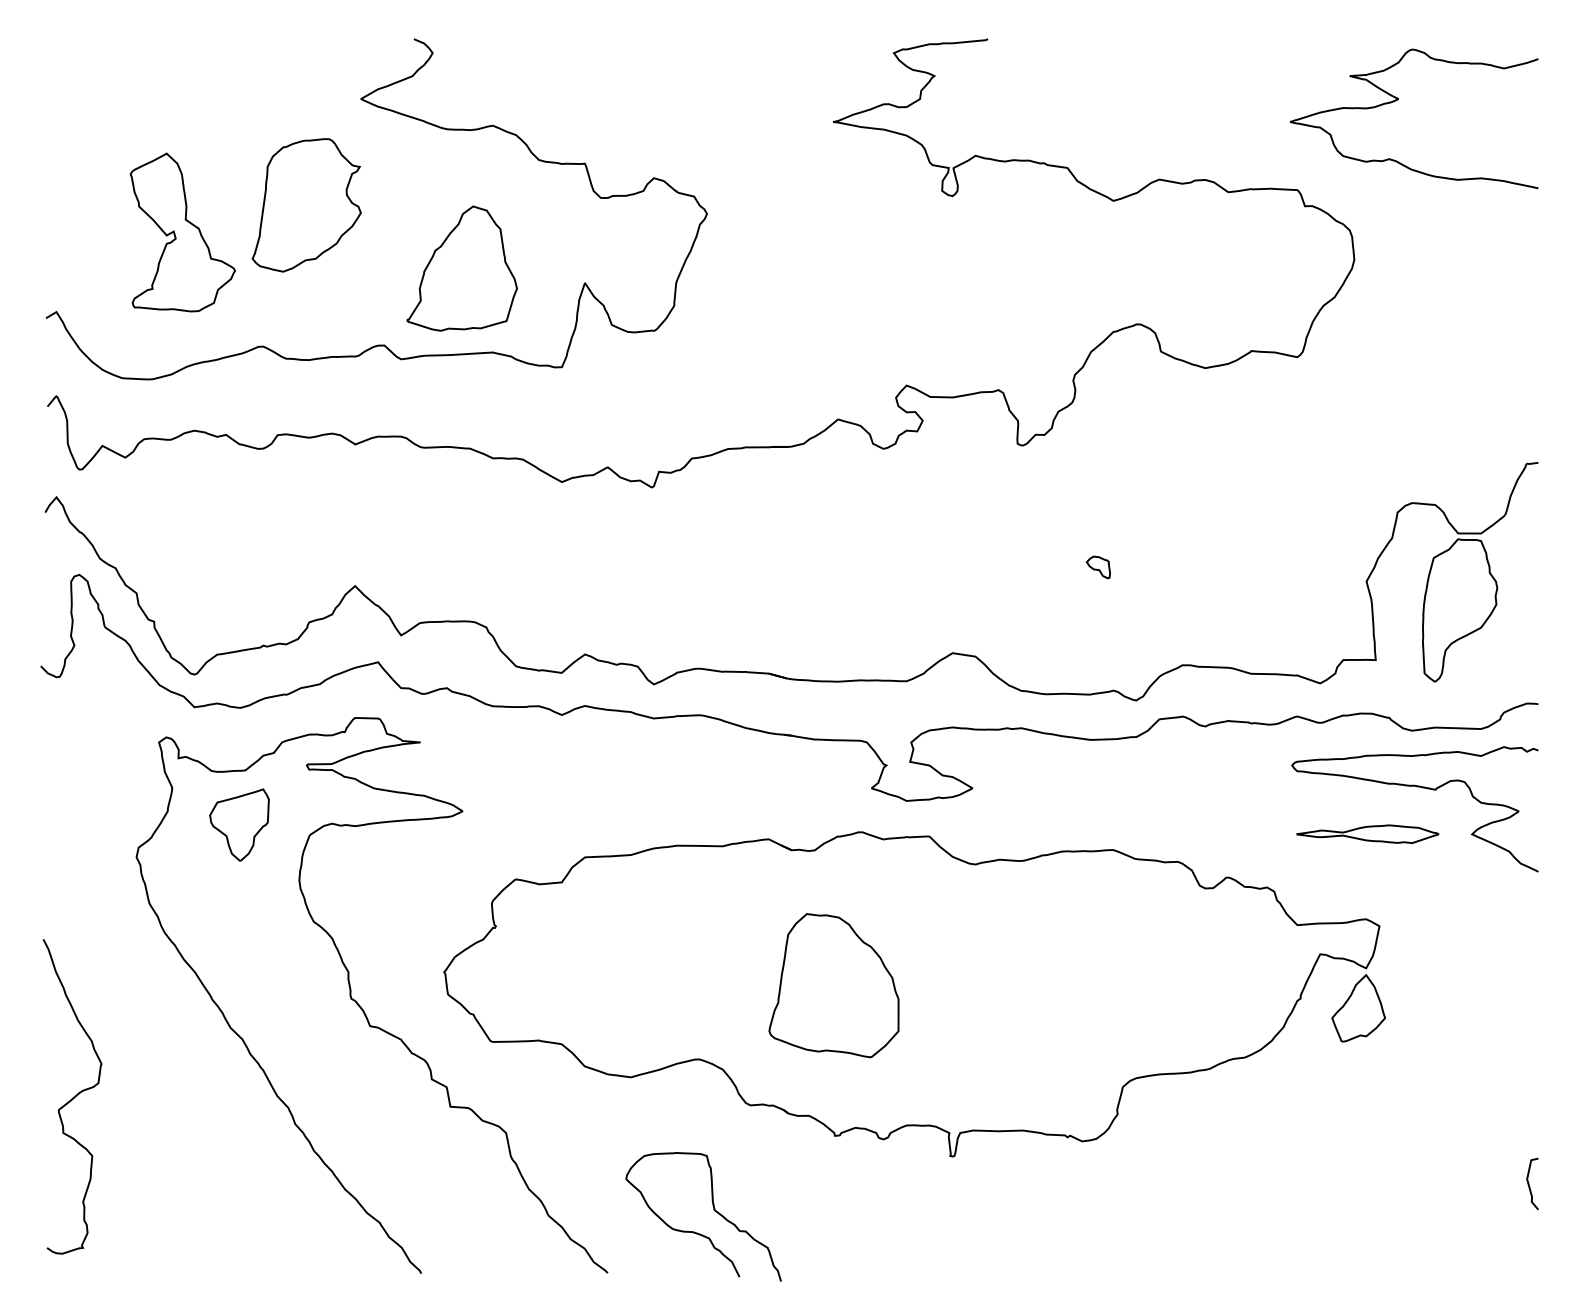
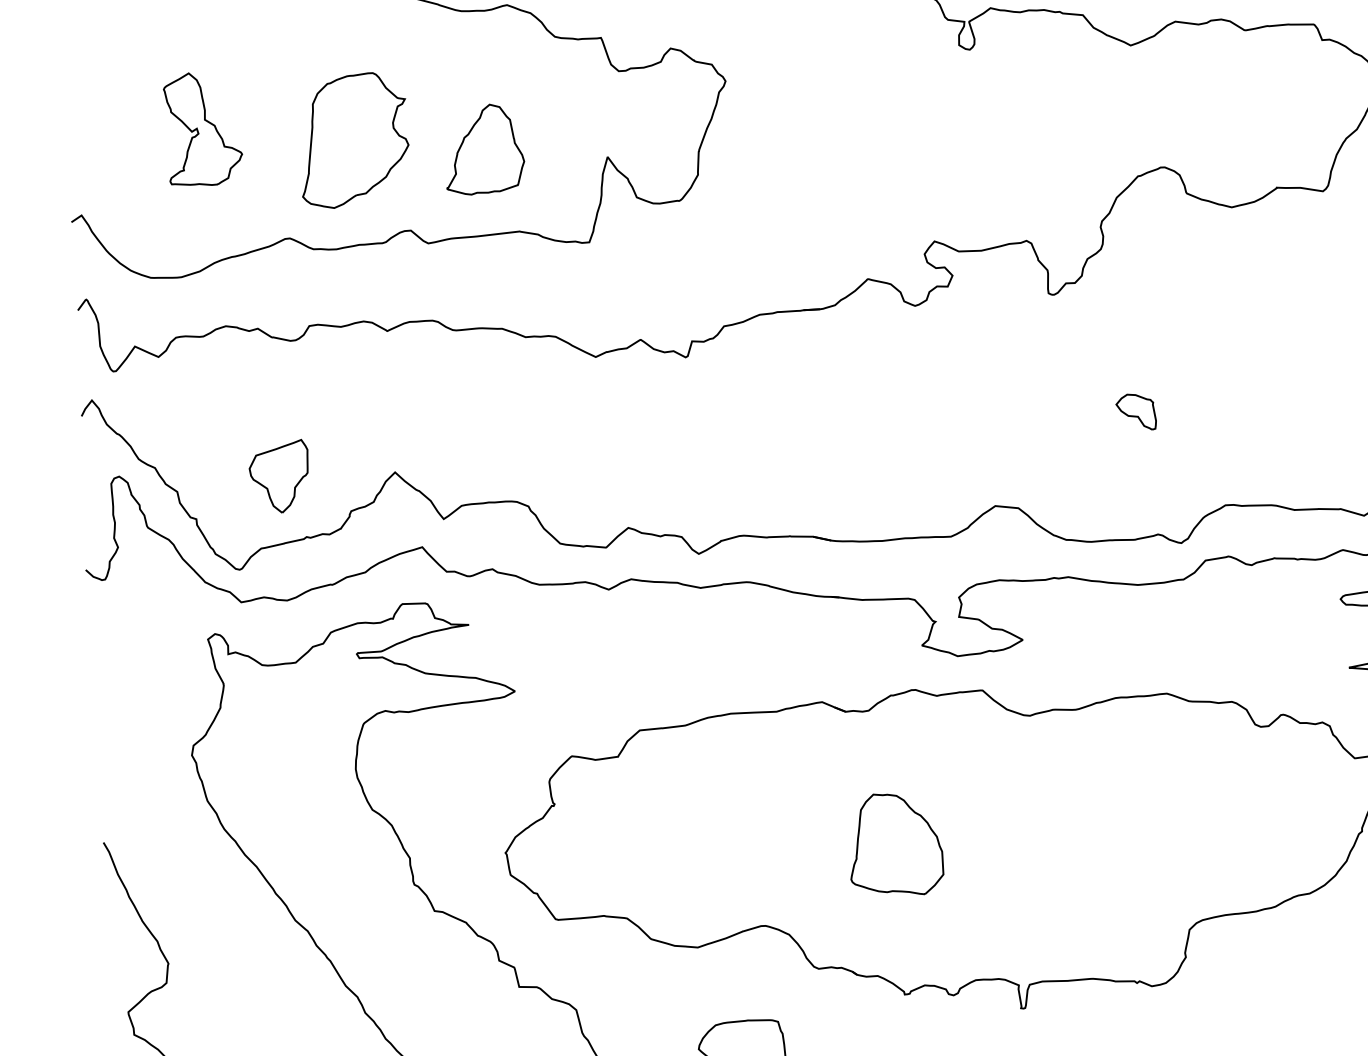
part: (306, 205) -> (353, 140), moved
part: (182, 232) -> (202, 129), size x0.71
part: (462, 268) -> (484, 149), size x0.71
part: (1098, 567) -> (1136, 412), size x1.67
part: (239, 824) -> (279, 476), moved
part: (834, 985) -> (895, 844), size x0.71

